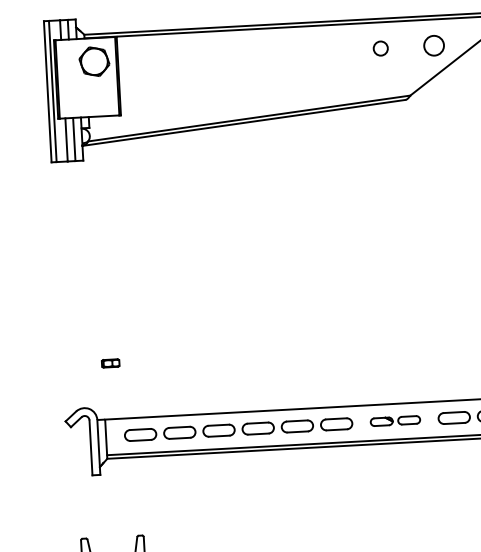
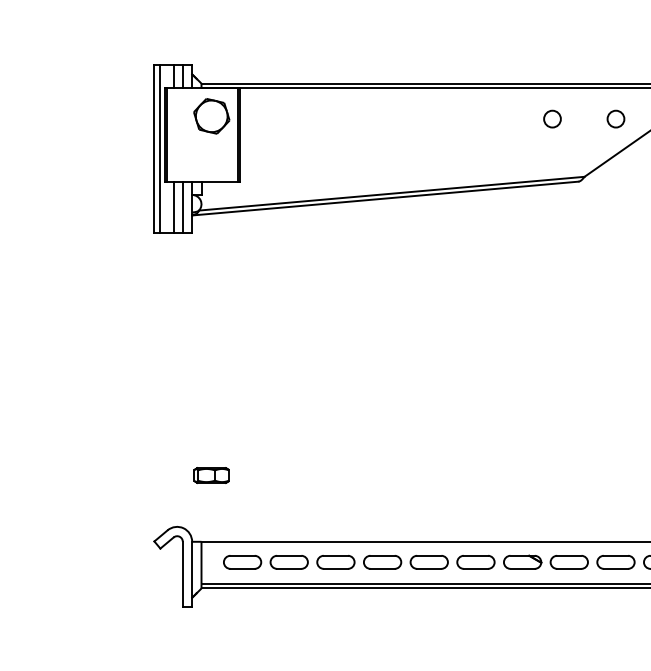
circle: (433, 45) -> (615, 118), size x0.71
part: (110, 363) -> (211, 475), size x1.67
part: (395, 420) -> (545, 561), size x1.43

